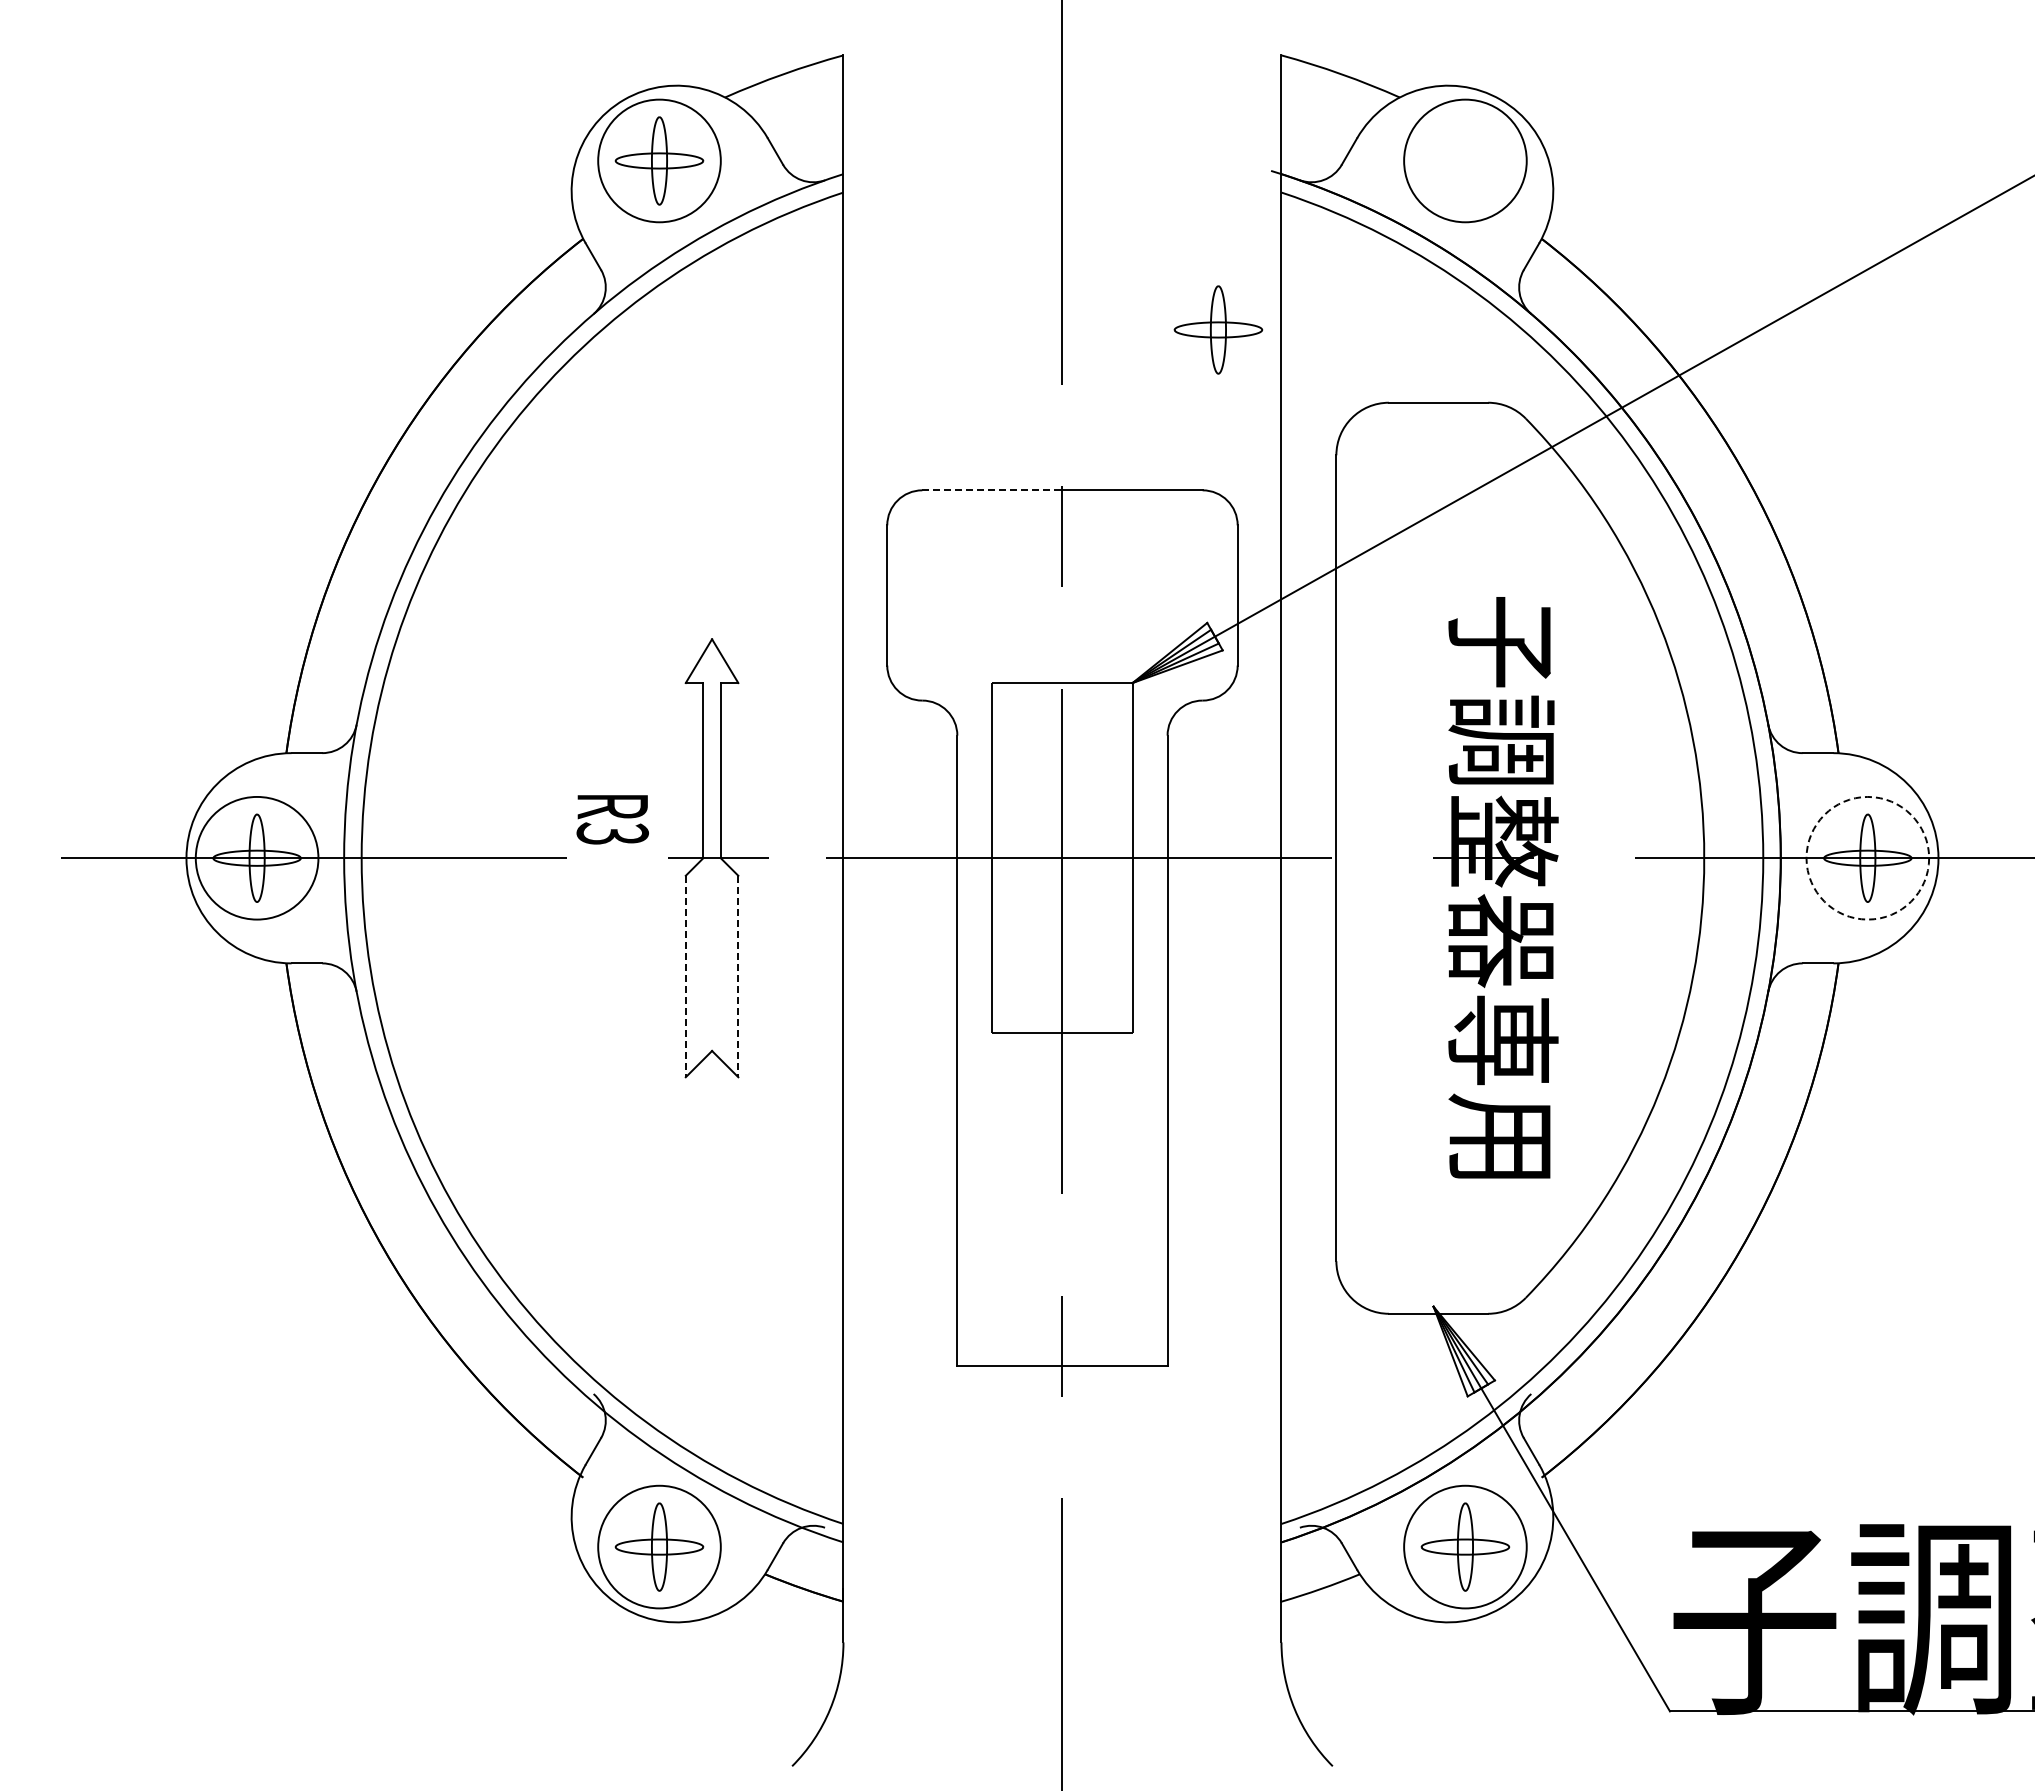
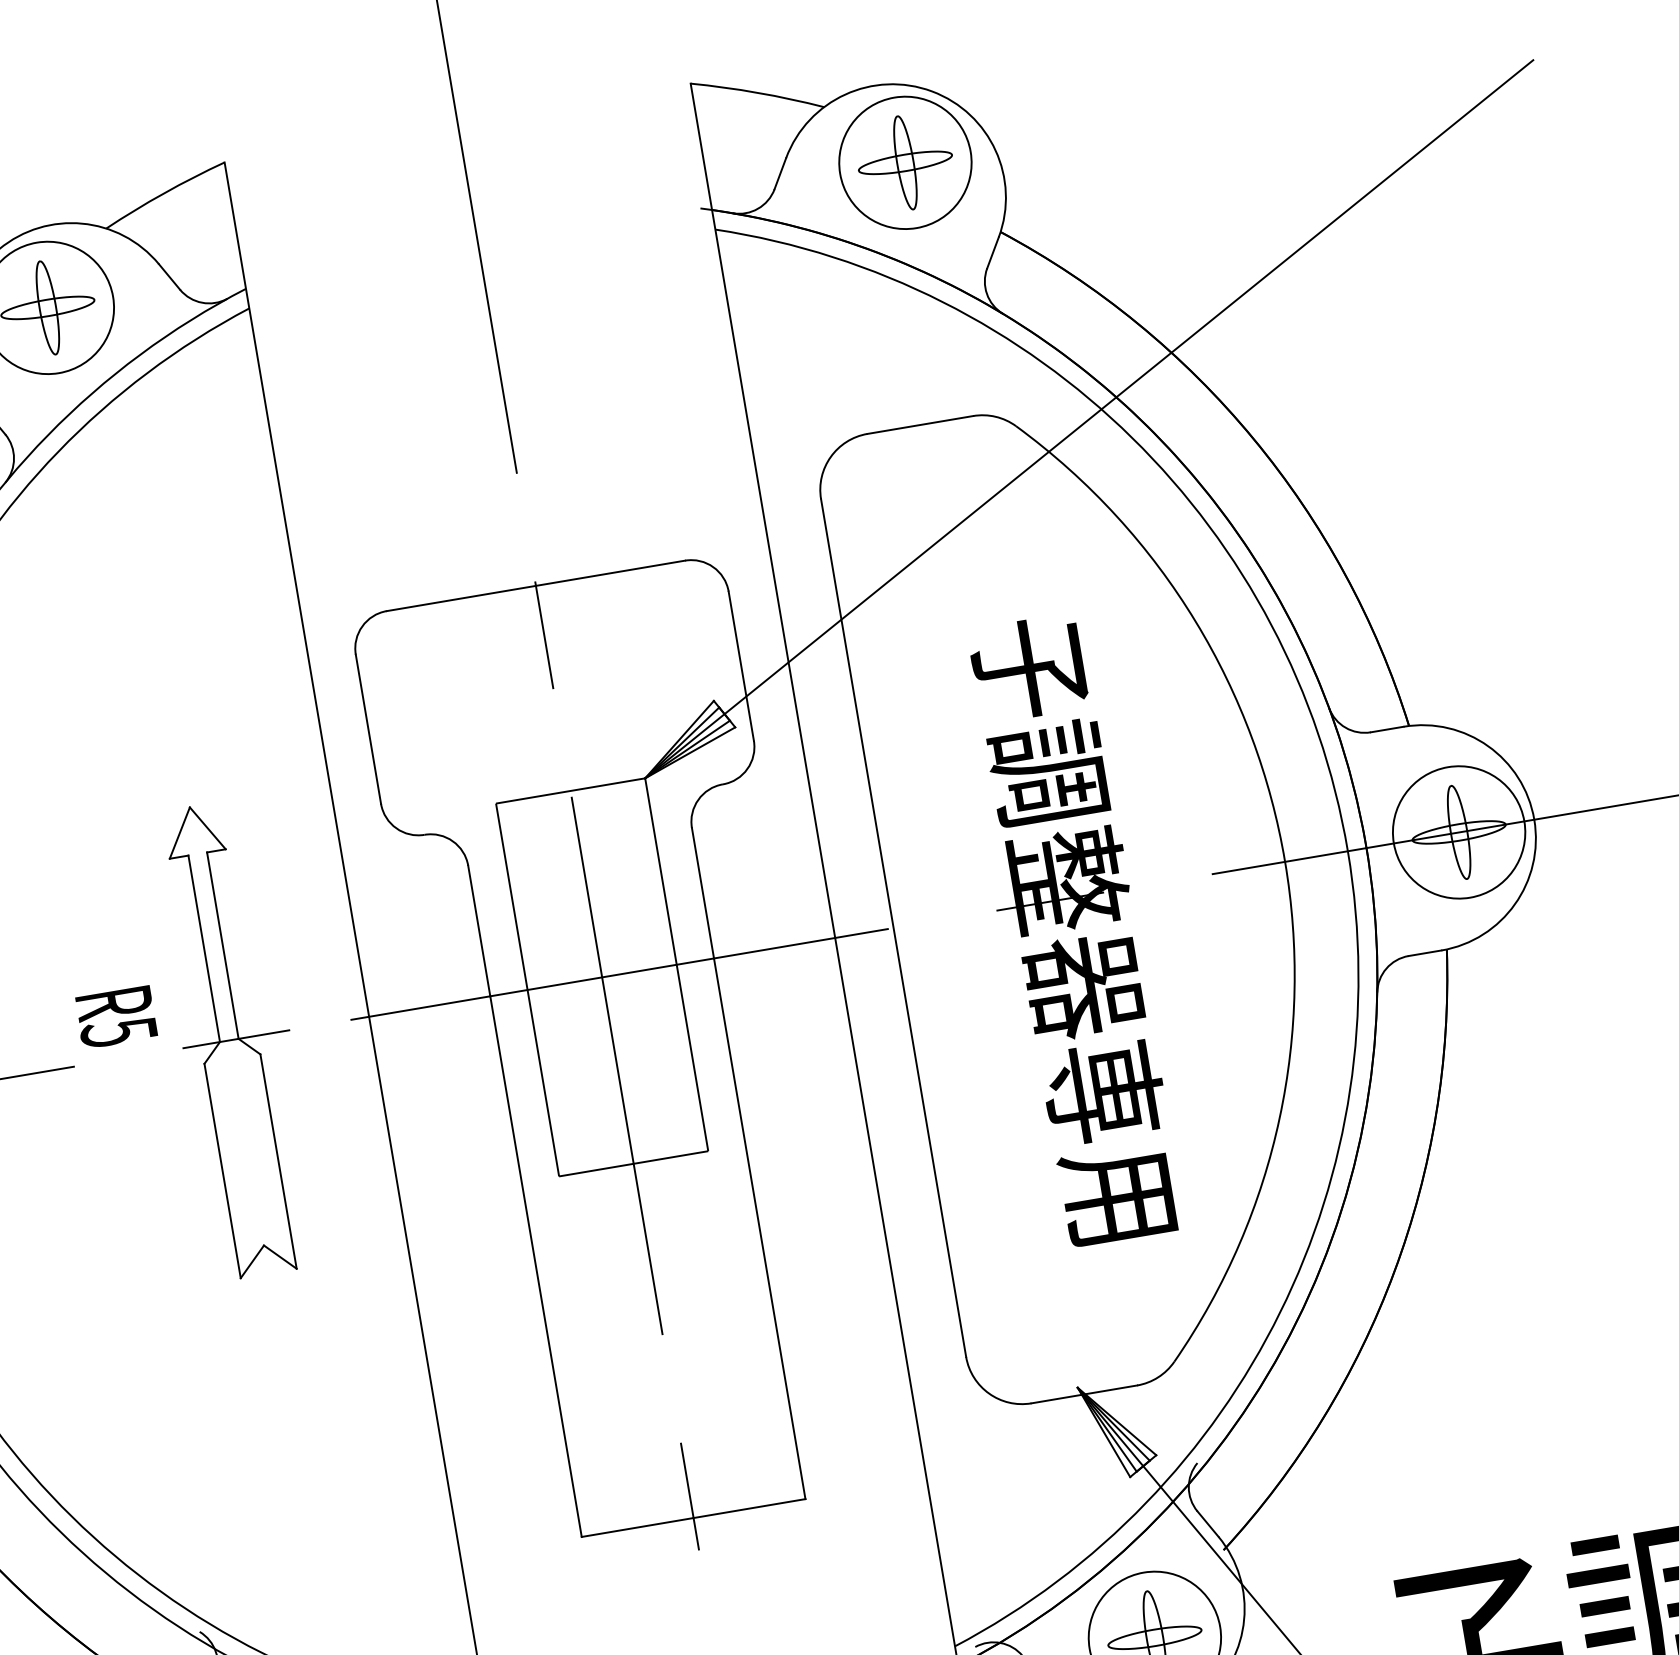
part: (1218, 329) -> (905, 162), moved
line: (992, 490) -> (461, 598), dashed -> solid
text: (612, 833) -> (118, 1032), R3 -> R5
circle: (1867, 857) -> (1458, 831), dashed -> solid
line: (685, 976) -> (222, 1171), dashed -> solid
line: (738, 976) -> (278, 1161), dashed -> solid

